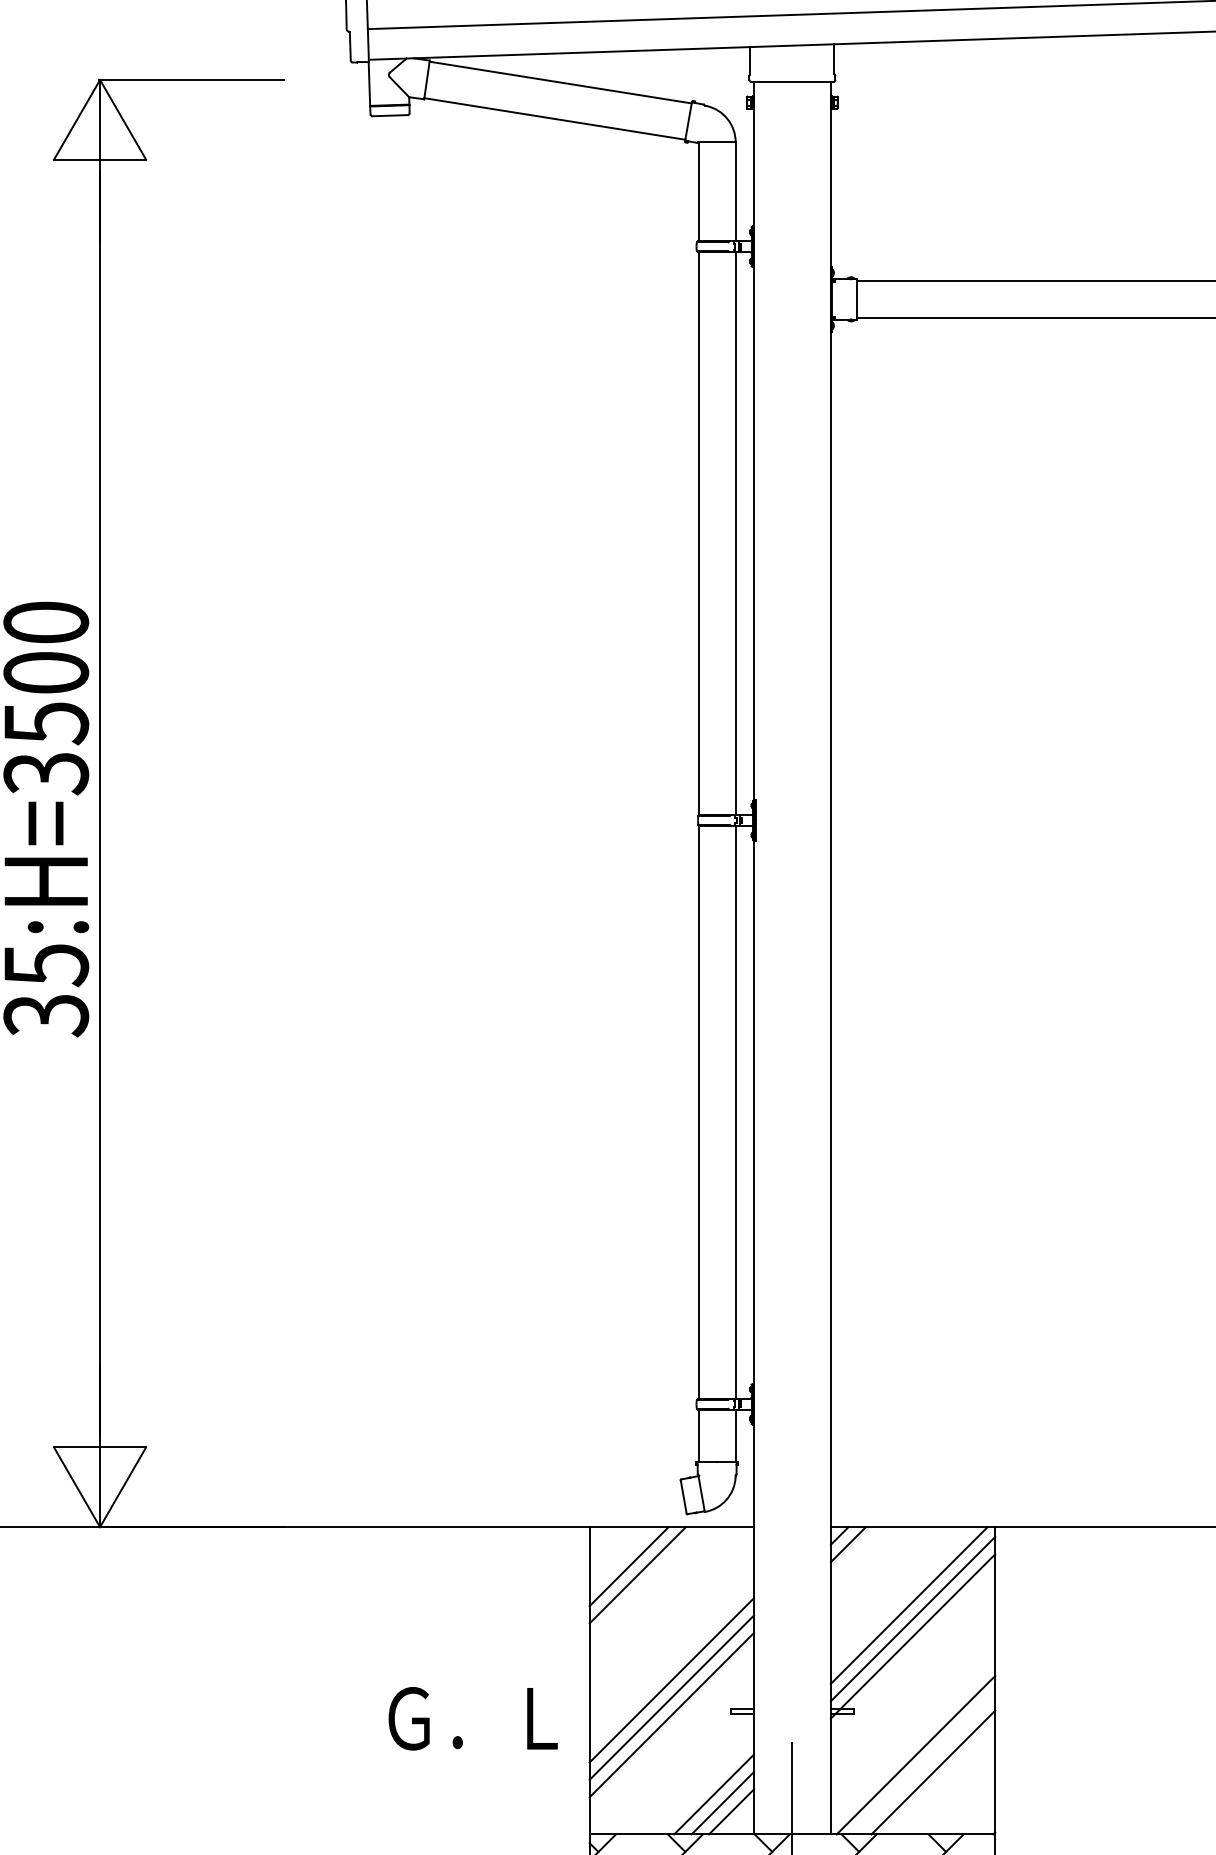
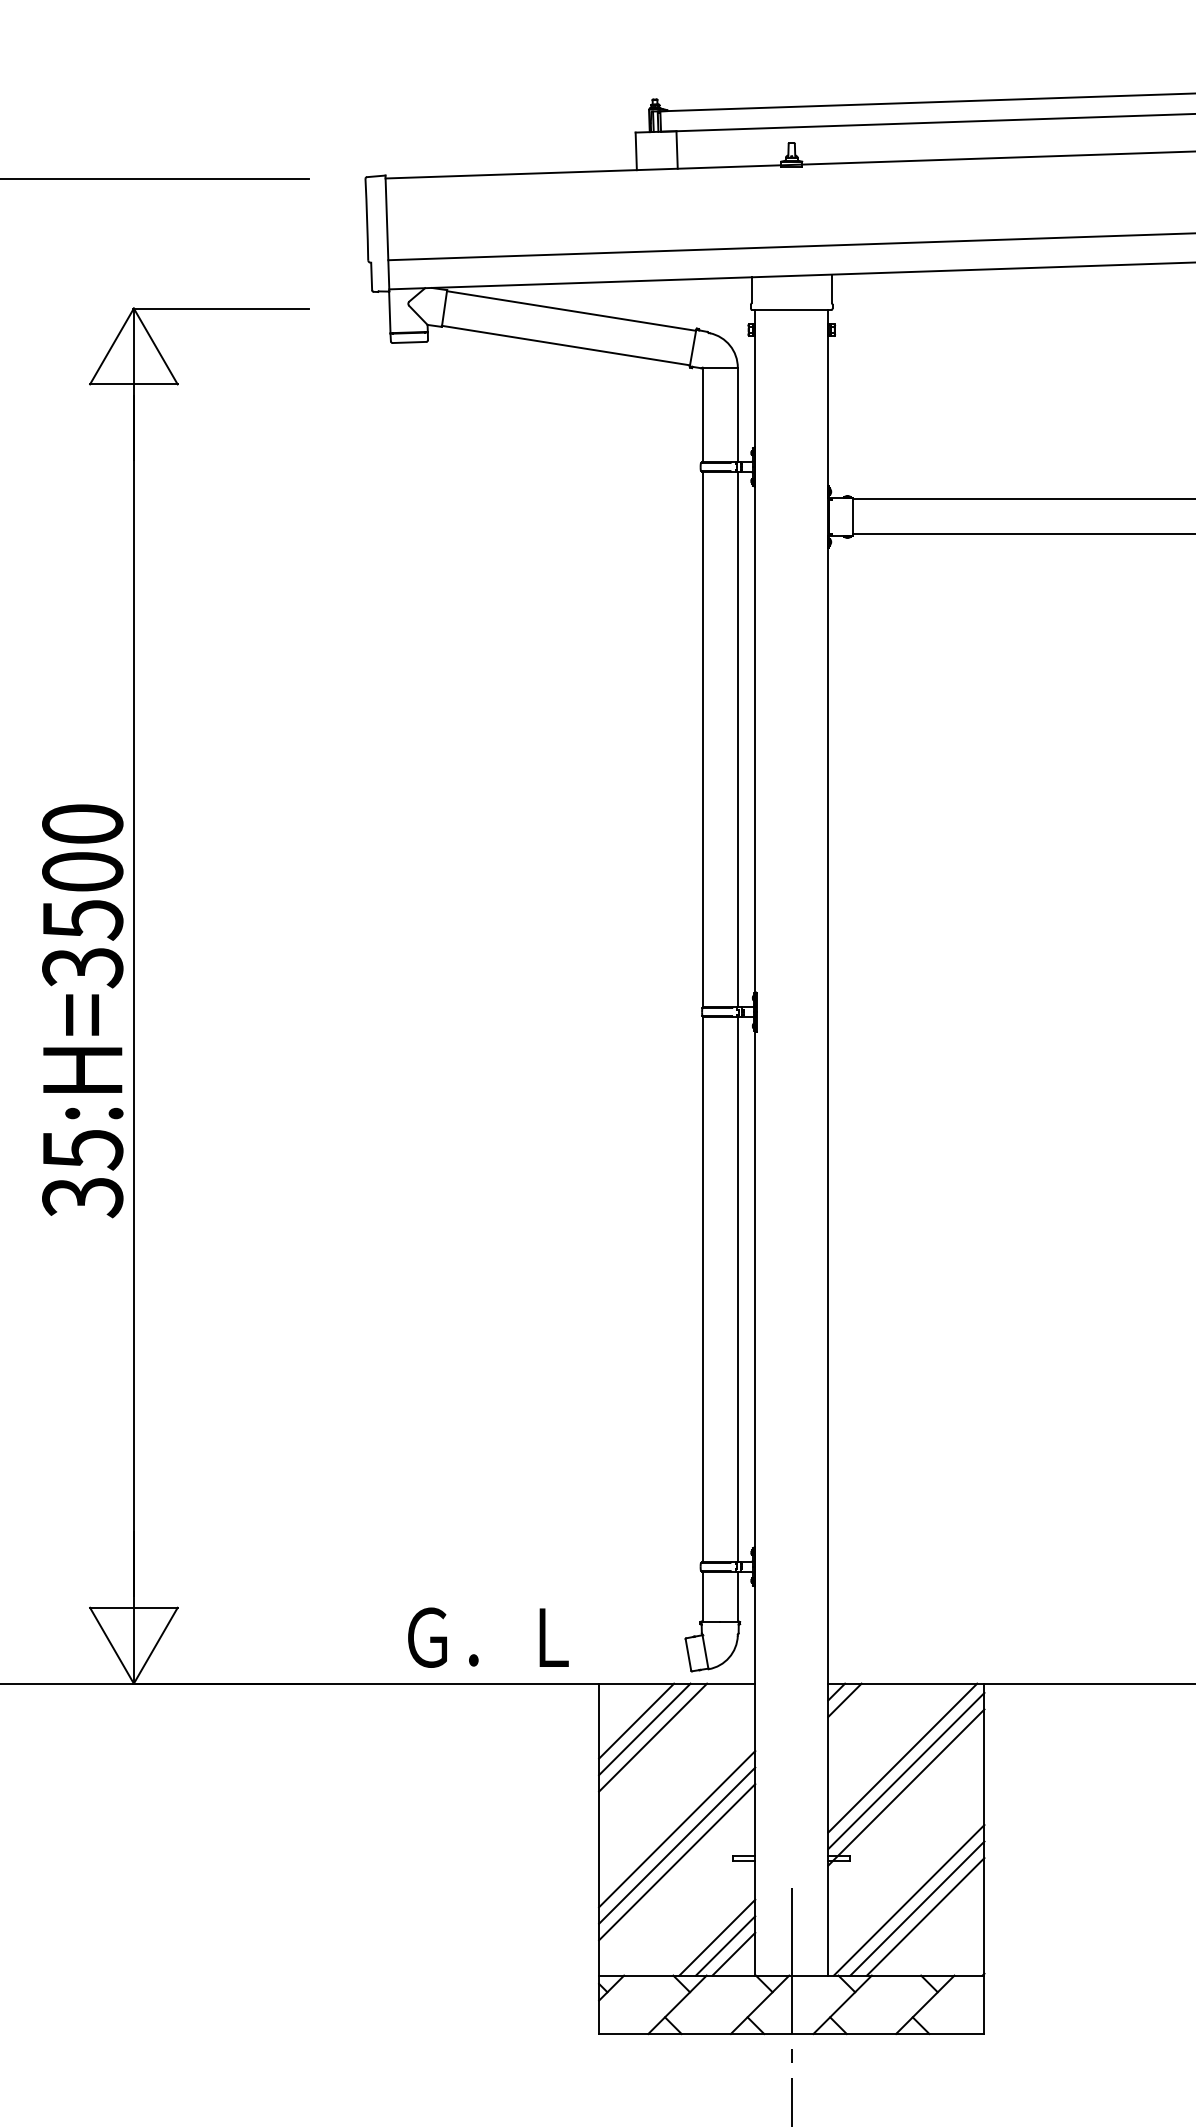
line: (646, 1583) -> (653, 1737), added
text: (473, 1718) -> (488, 1637), moved
line: (924, 1763) -> (917, 1908), added

